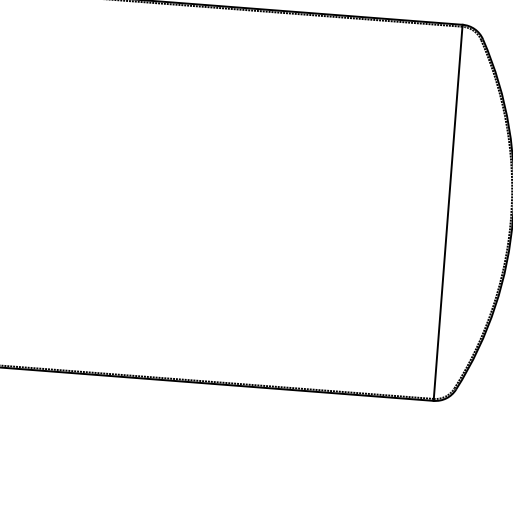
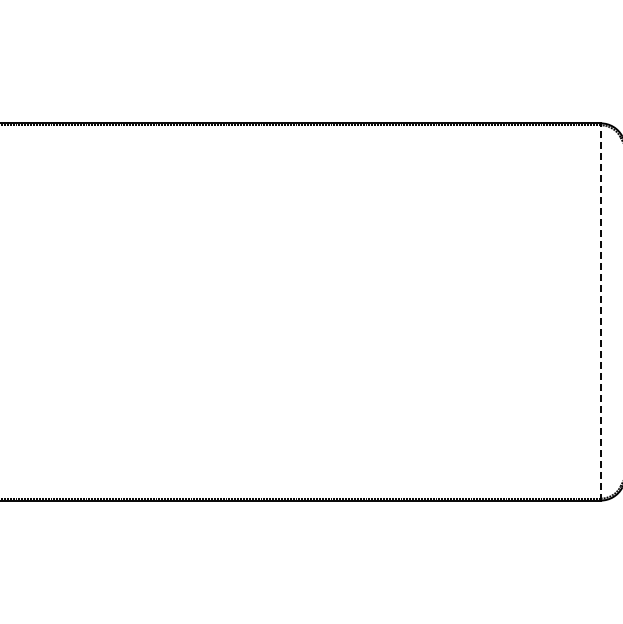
line: (447, 212) -> (600, 311), solid -> dashed

